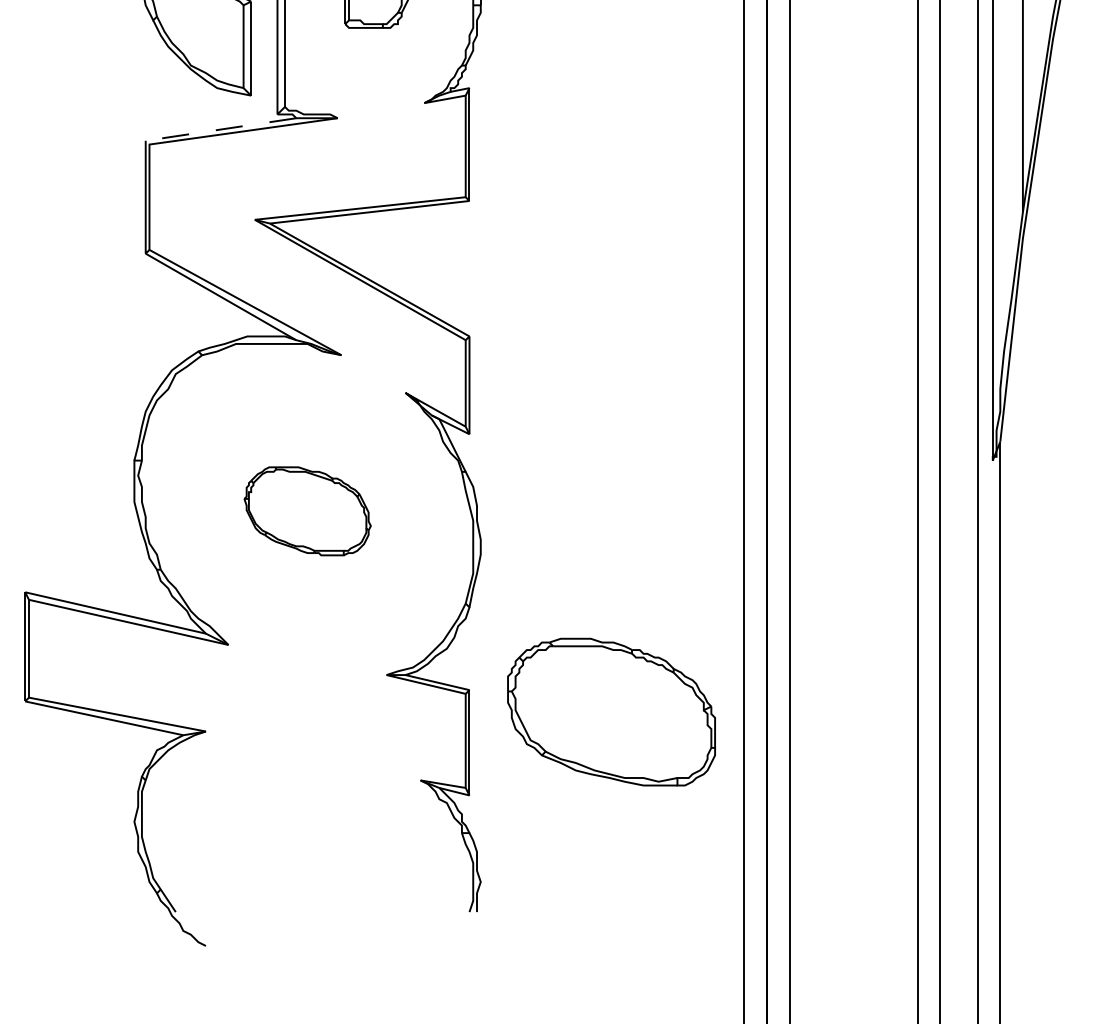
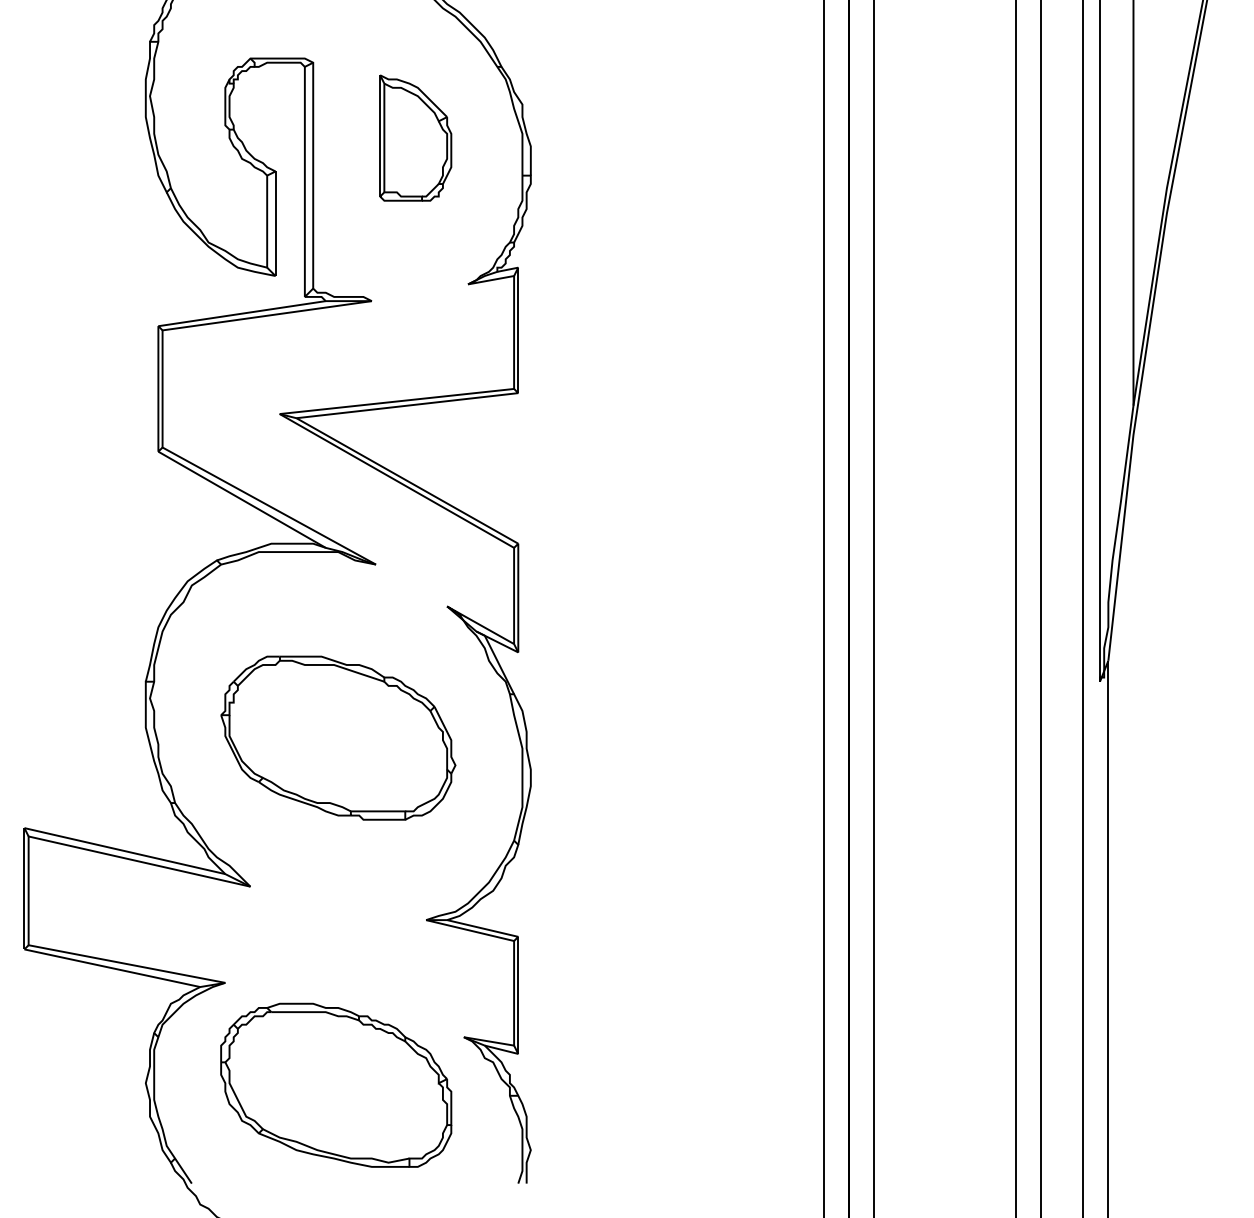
line: (217, 130) -> (238, 314), dashed -> solid
part: (307, 510) -> (338, 737), size x1.67
part: (611, 711) -> (336, 1084), moved

